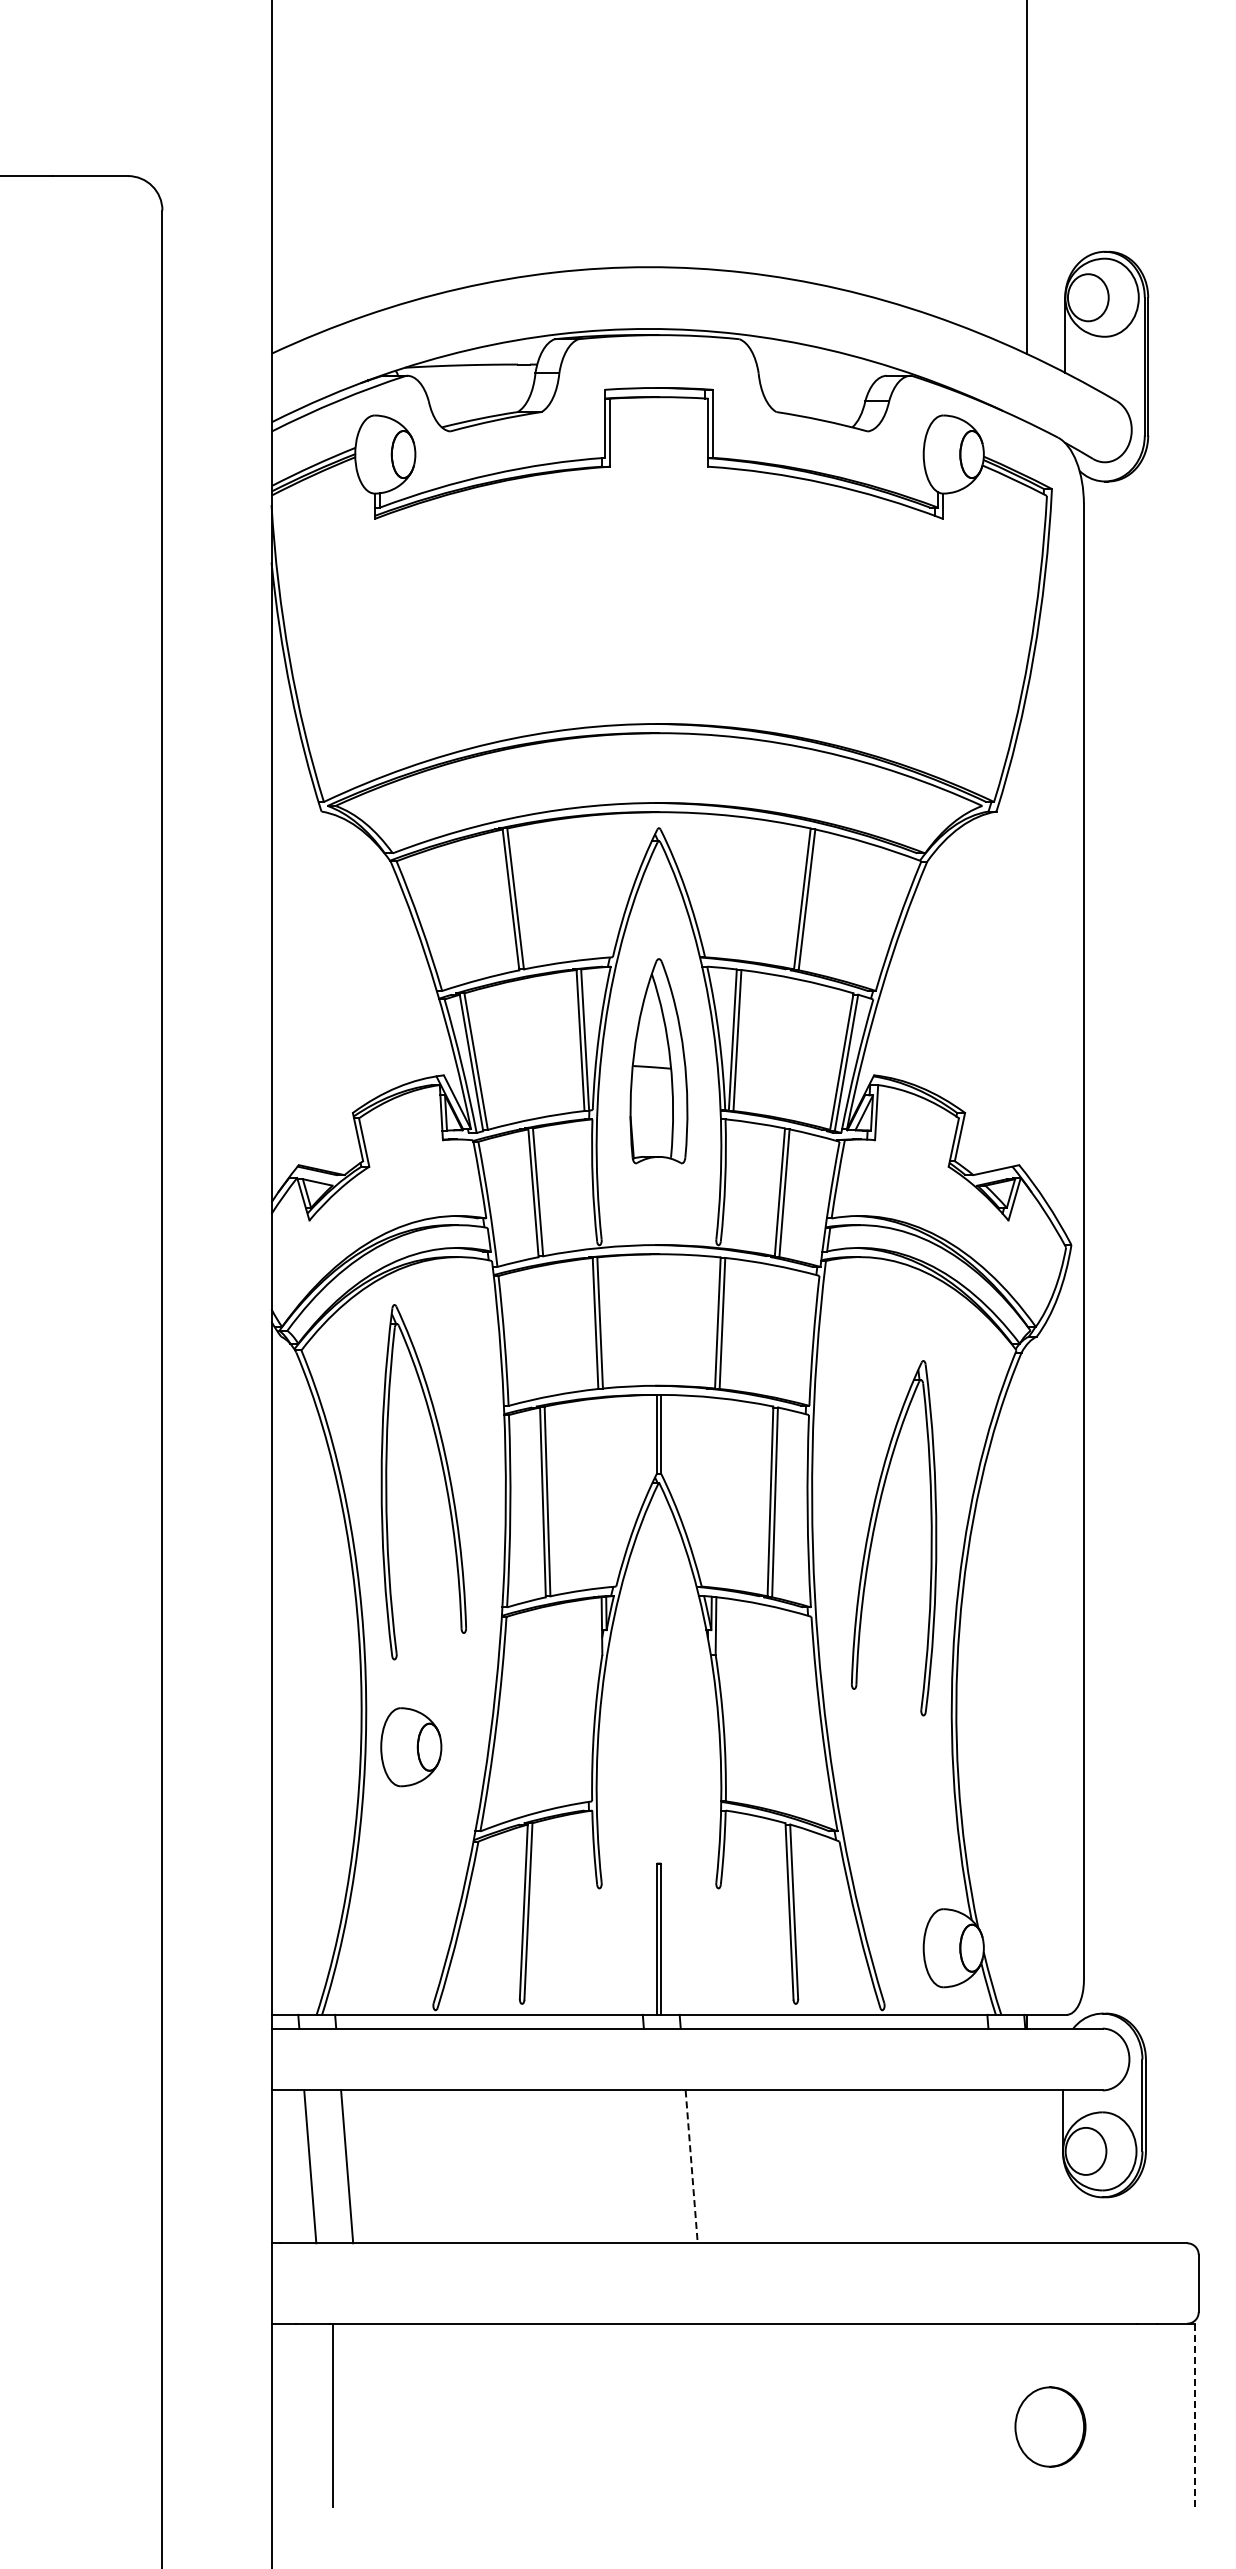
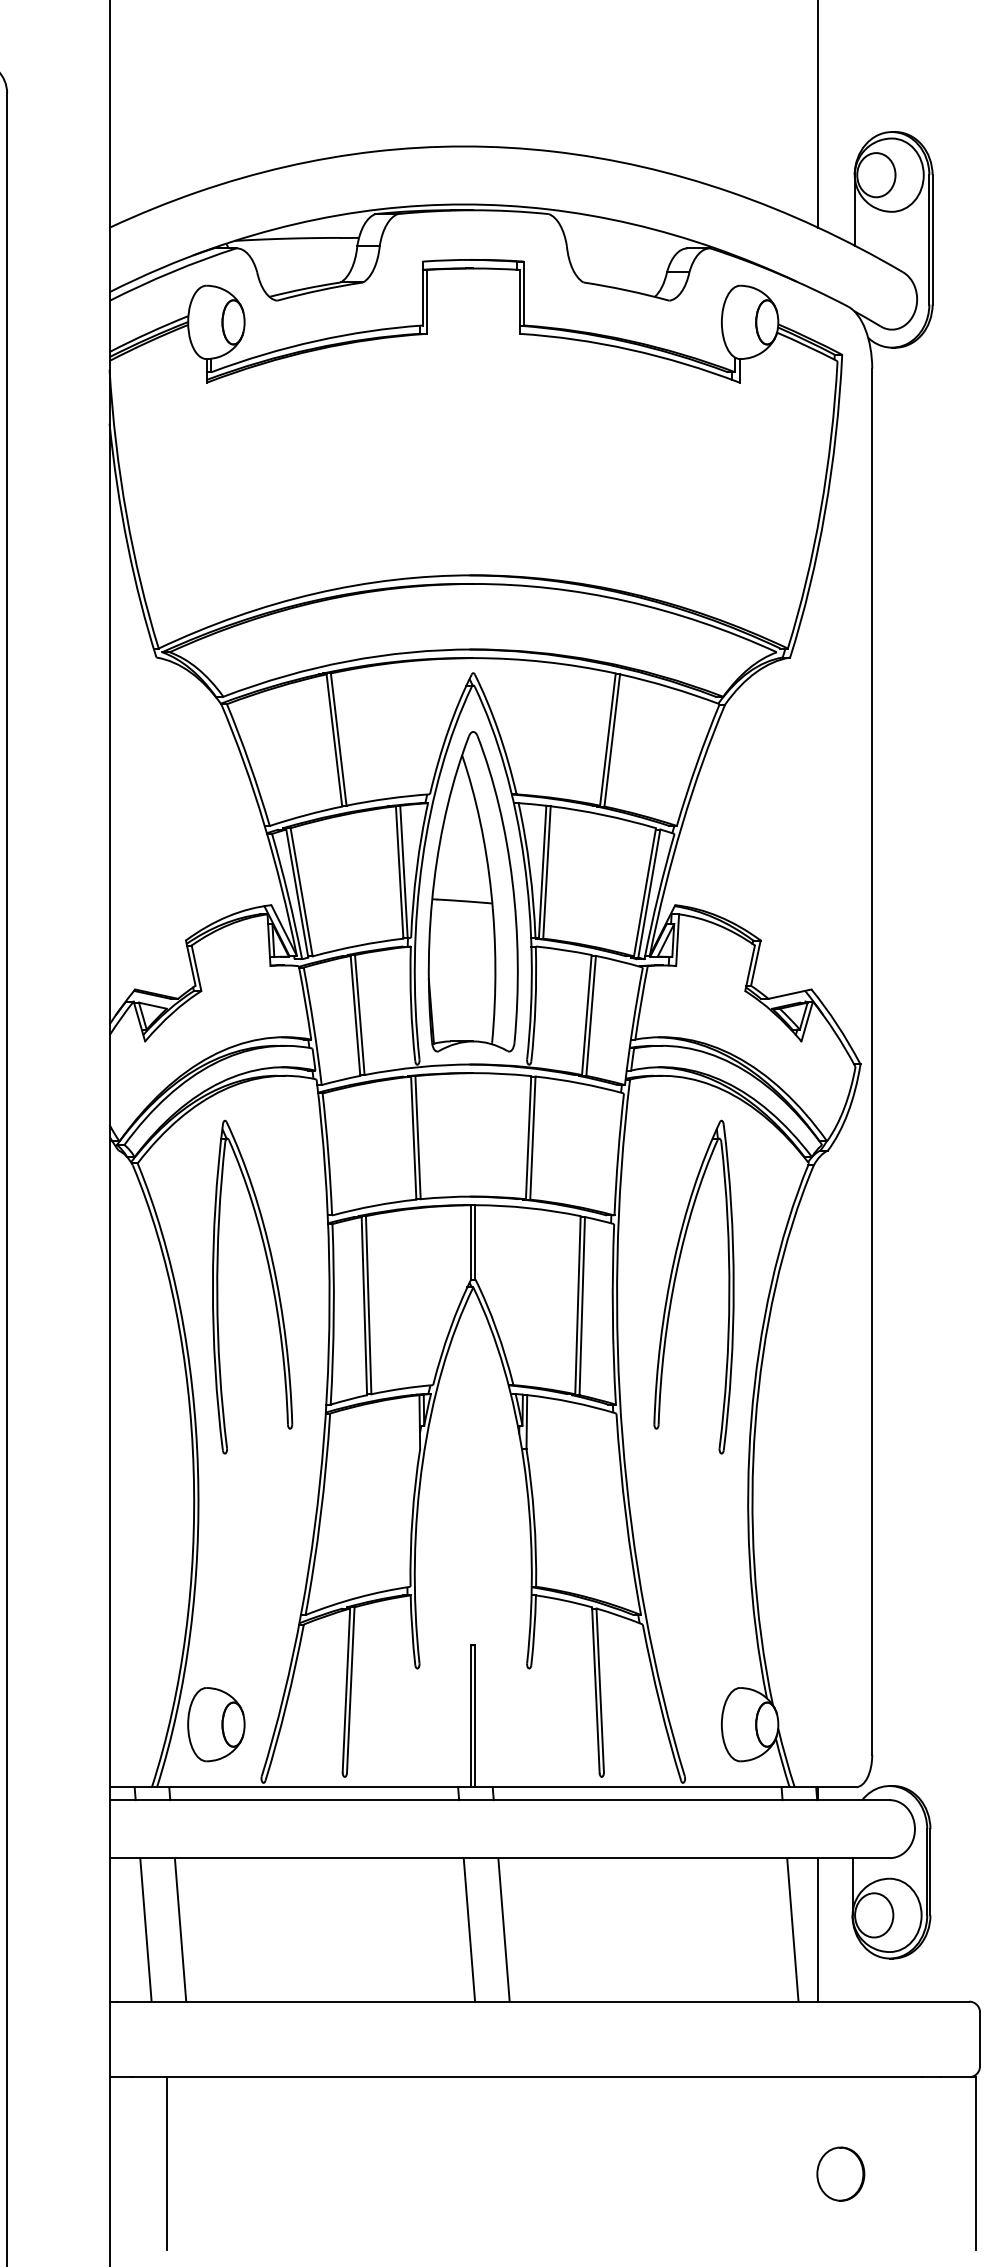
part: (658, 1061) -> (472, 892), size x1.67
part: (874, 1532) -> (675, 1281), moved
part: (411, 1747) -> (216, 1724), moved
line: (654, 2166) -> (469, 1929), added
line: (691, 2166) -> (503, 1929), dashed -> solid
line: (999, 2166) -> (792, 1929), added
line: (1026, 2166) -> (818, 1929), added
line: (1194, 2415) -> (976, 2163), dashed -> solid
part: (1050, 2426) -> (840, 2173), size x0.71

